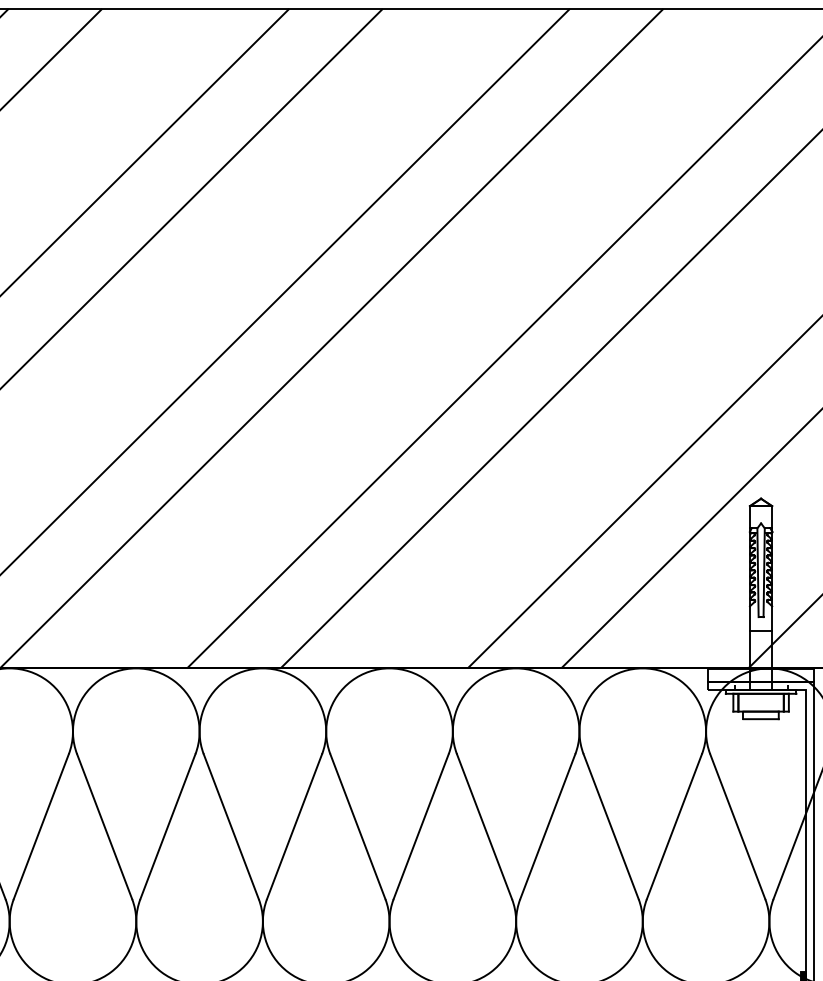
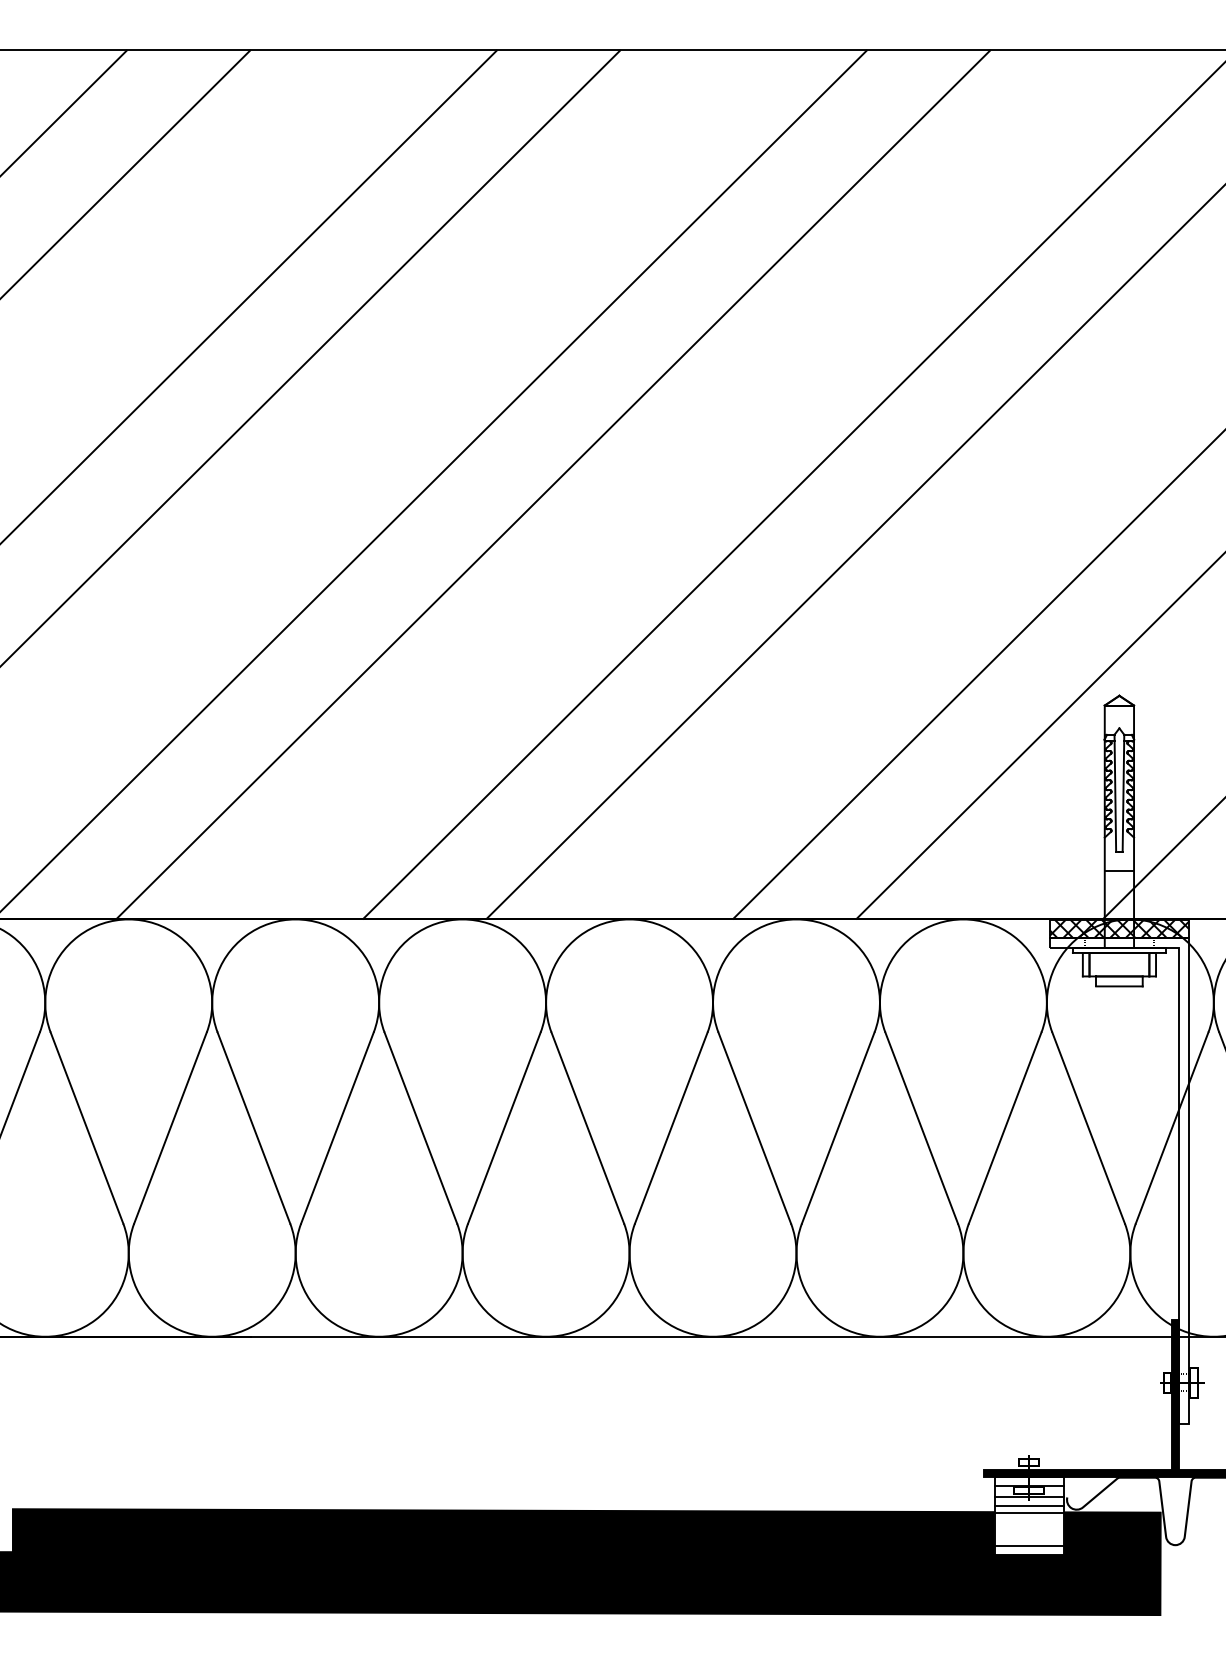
hatch: (761, 675) -> (1119, 928), added

